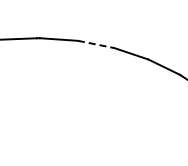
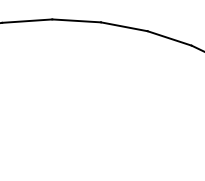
line: (96, 44) -> (77, 20), dashed -> solid

